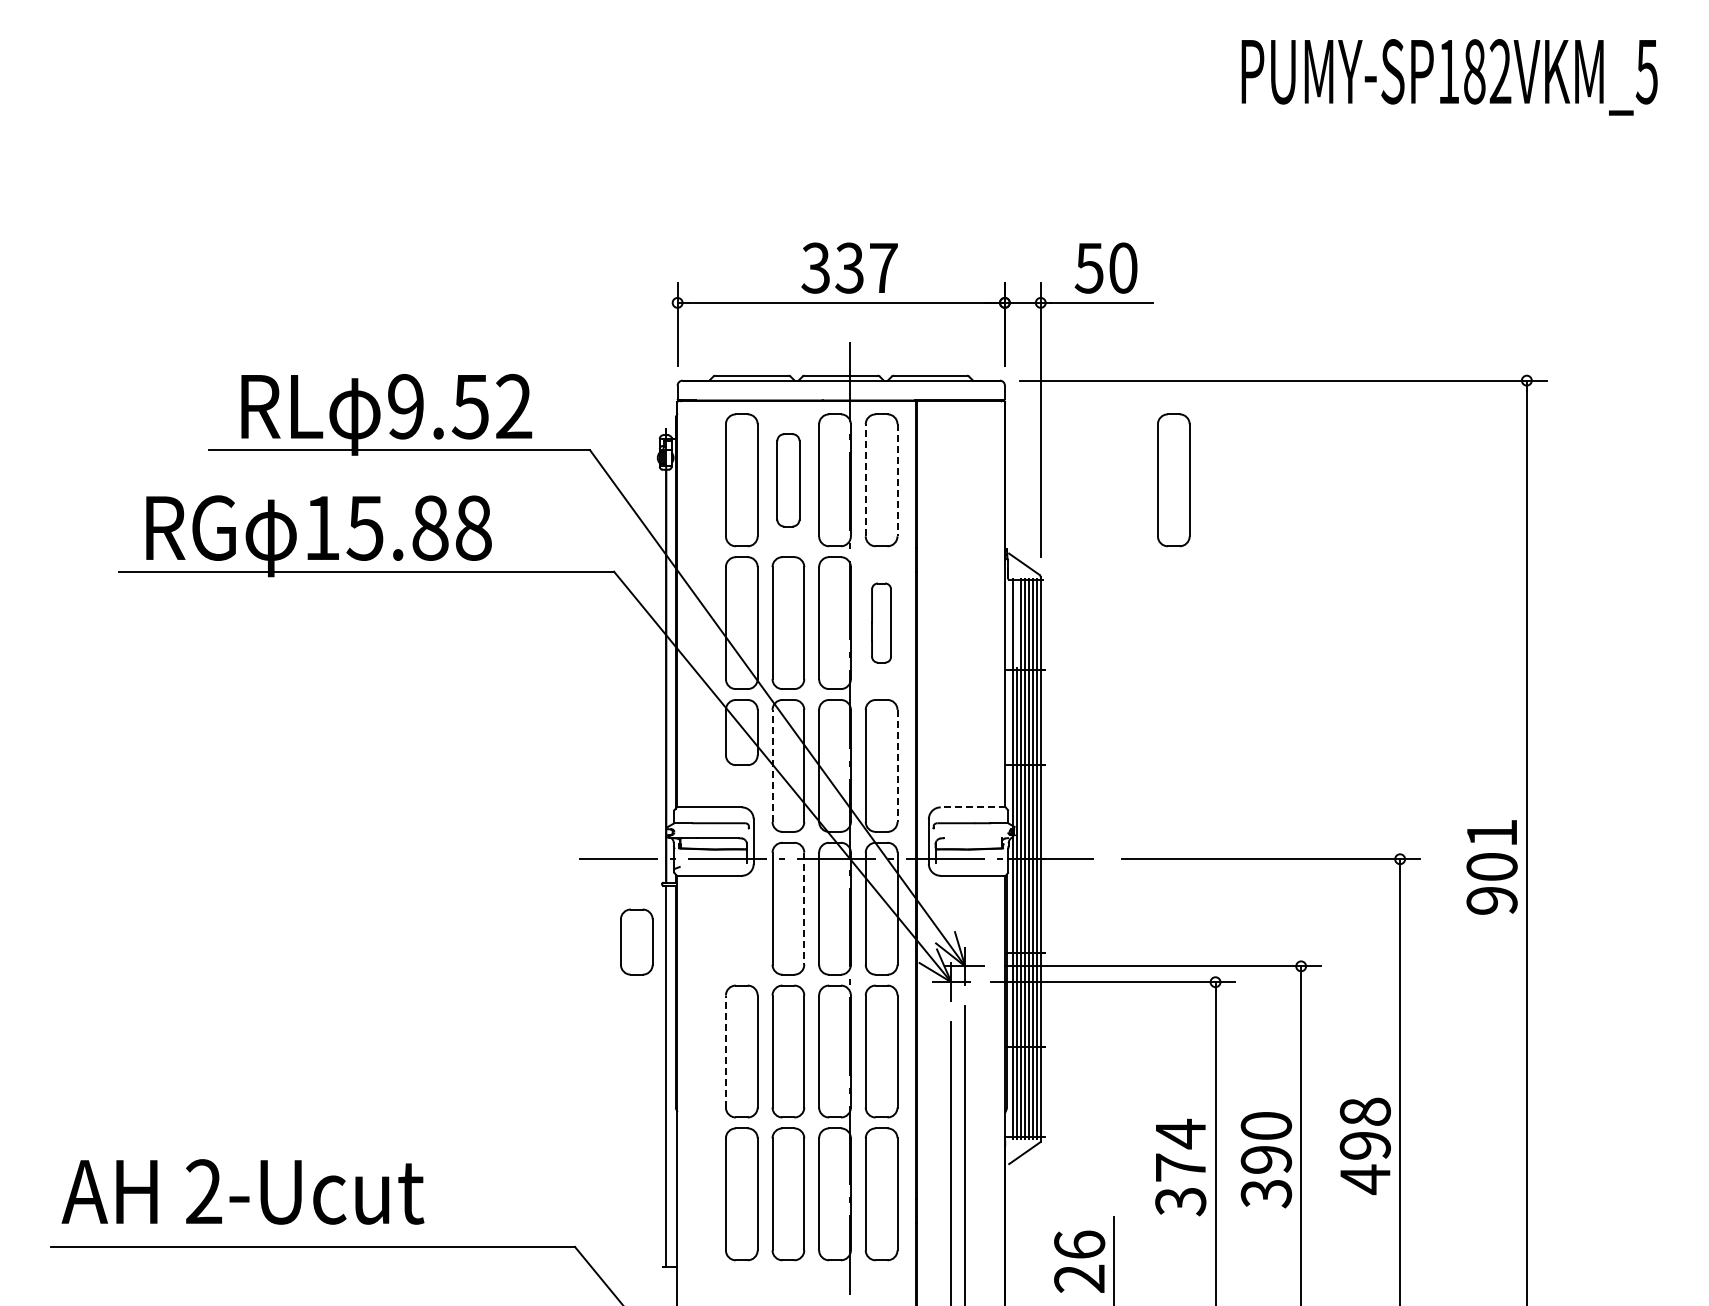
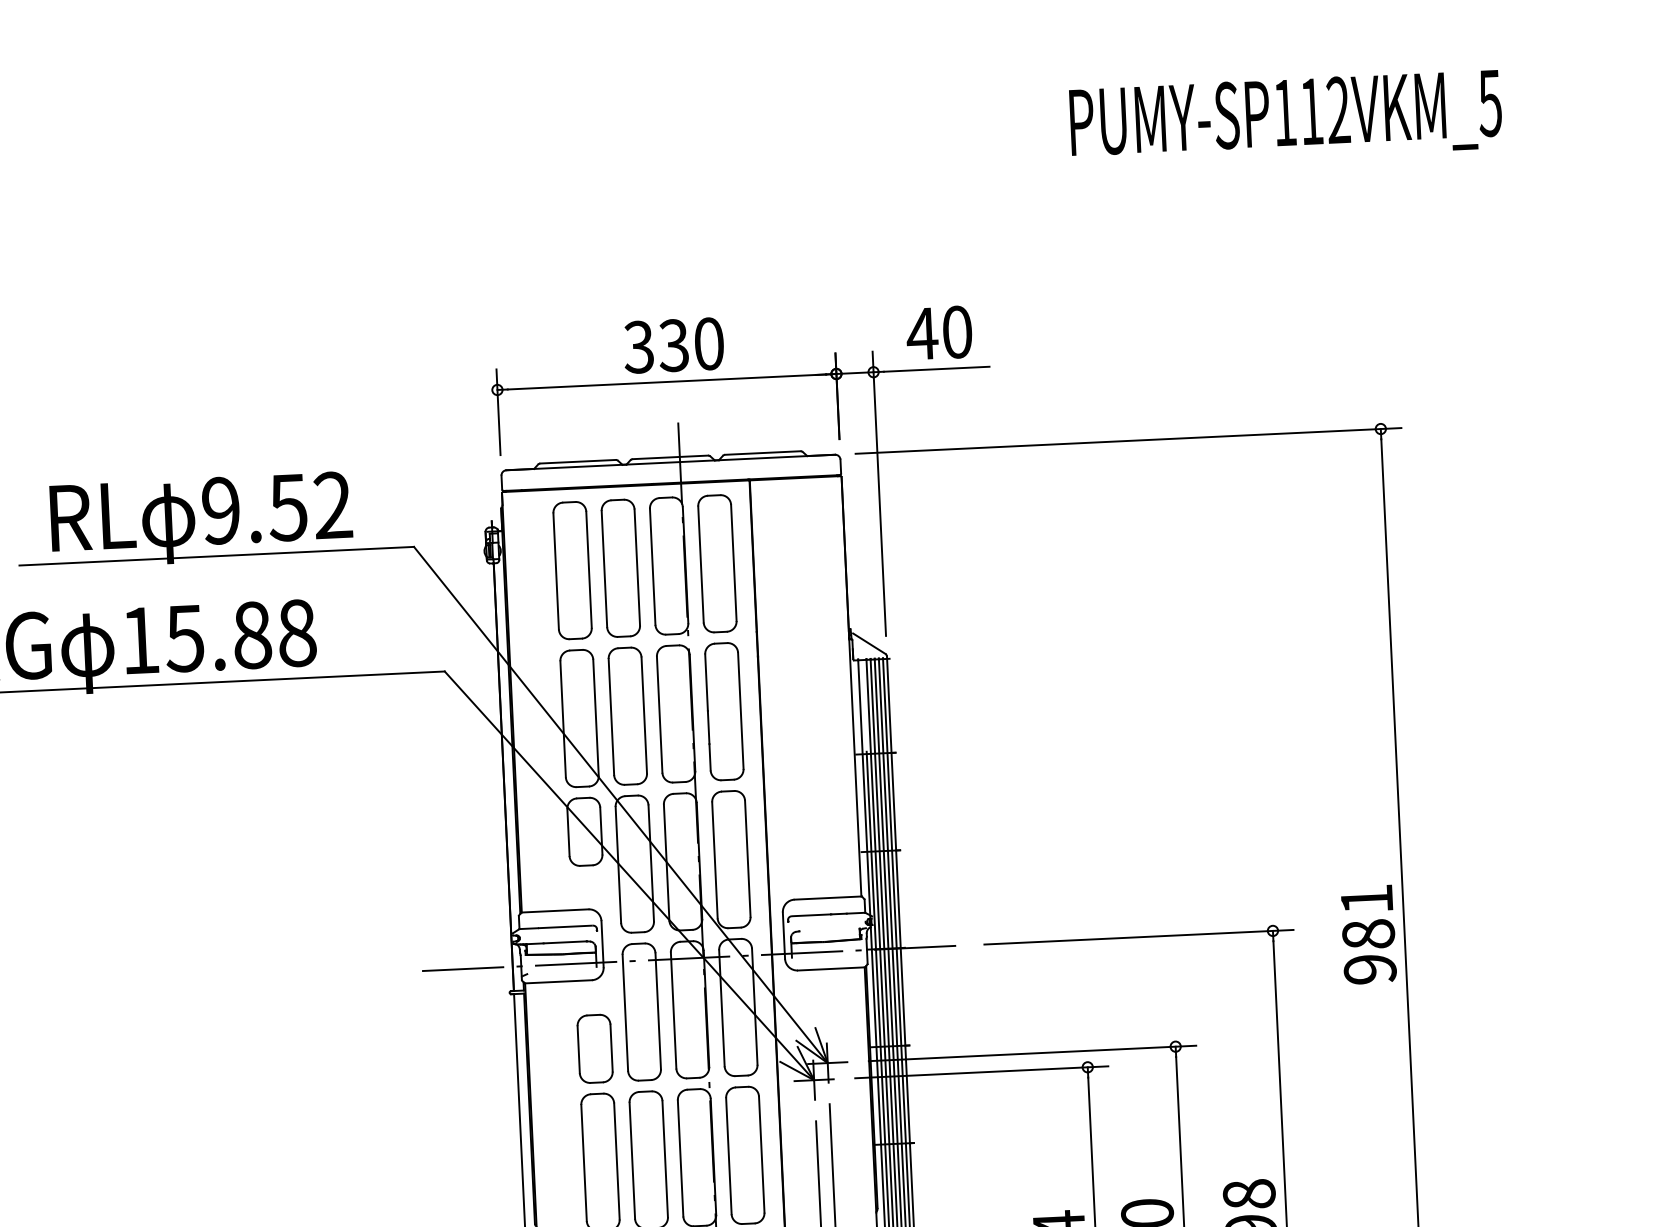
text: (1474, 71) -> (1311, 111), PUMY-SP182VKM_5 -> PUMY-SP112VKM_5
text: (883, 267) -> (708, 343), 337 -> 330
text: (1089, 268) -> (922, 334), 50 -> 40
line: (865, 479) -> (700, 563), dashed -> solid
part: (788, 480) -> (620, 568), size x1.43
line: (897, 480) -> (733, 563), dashed -> solid
part: (1173, 480) -> (1019, 549), removed
part: (881, 622) -> (724, 711), size x1.67
line: (772, 765) -> (618, 864), dashed -> solid
line: (897, 766) -> (747, 859), dashed -> solid
line: (972, 807) -> (827, 898), dashed -> solid
text: (1491, 866) -> (1367, 933), 901 -> 981
line: (804, 909) -> (658, 1012), dashed -> solid
part: (636, 941) -> (594, 1048), moved
line: (725, 1051) -> (583, 1163), dashed -> solid

